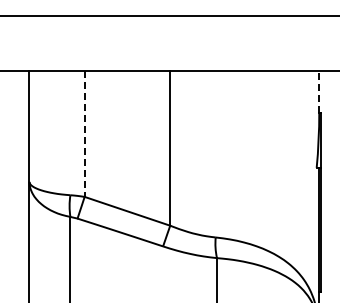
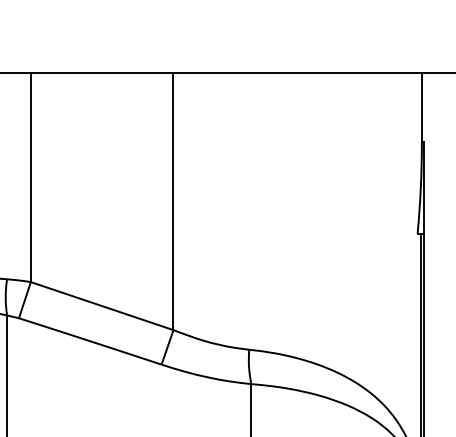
line: (319, 91) -> (422, 106), dashed -> solid
line: (84, 134) -> (30, 178), dashed -> solid

